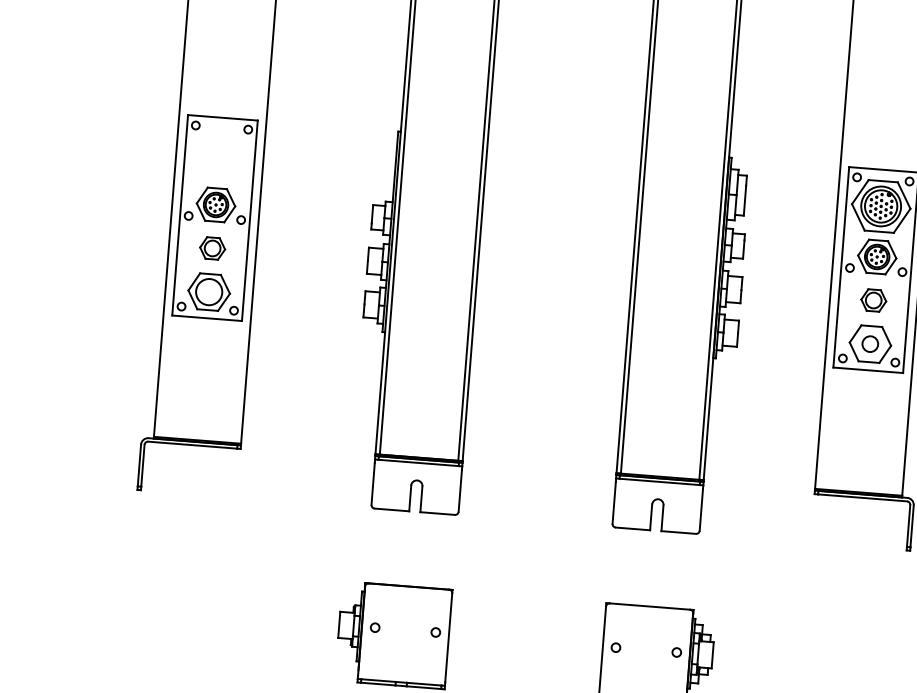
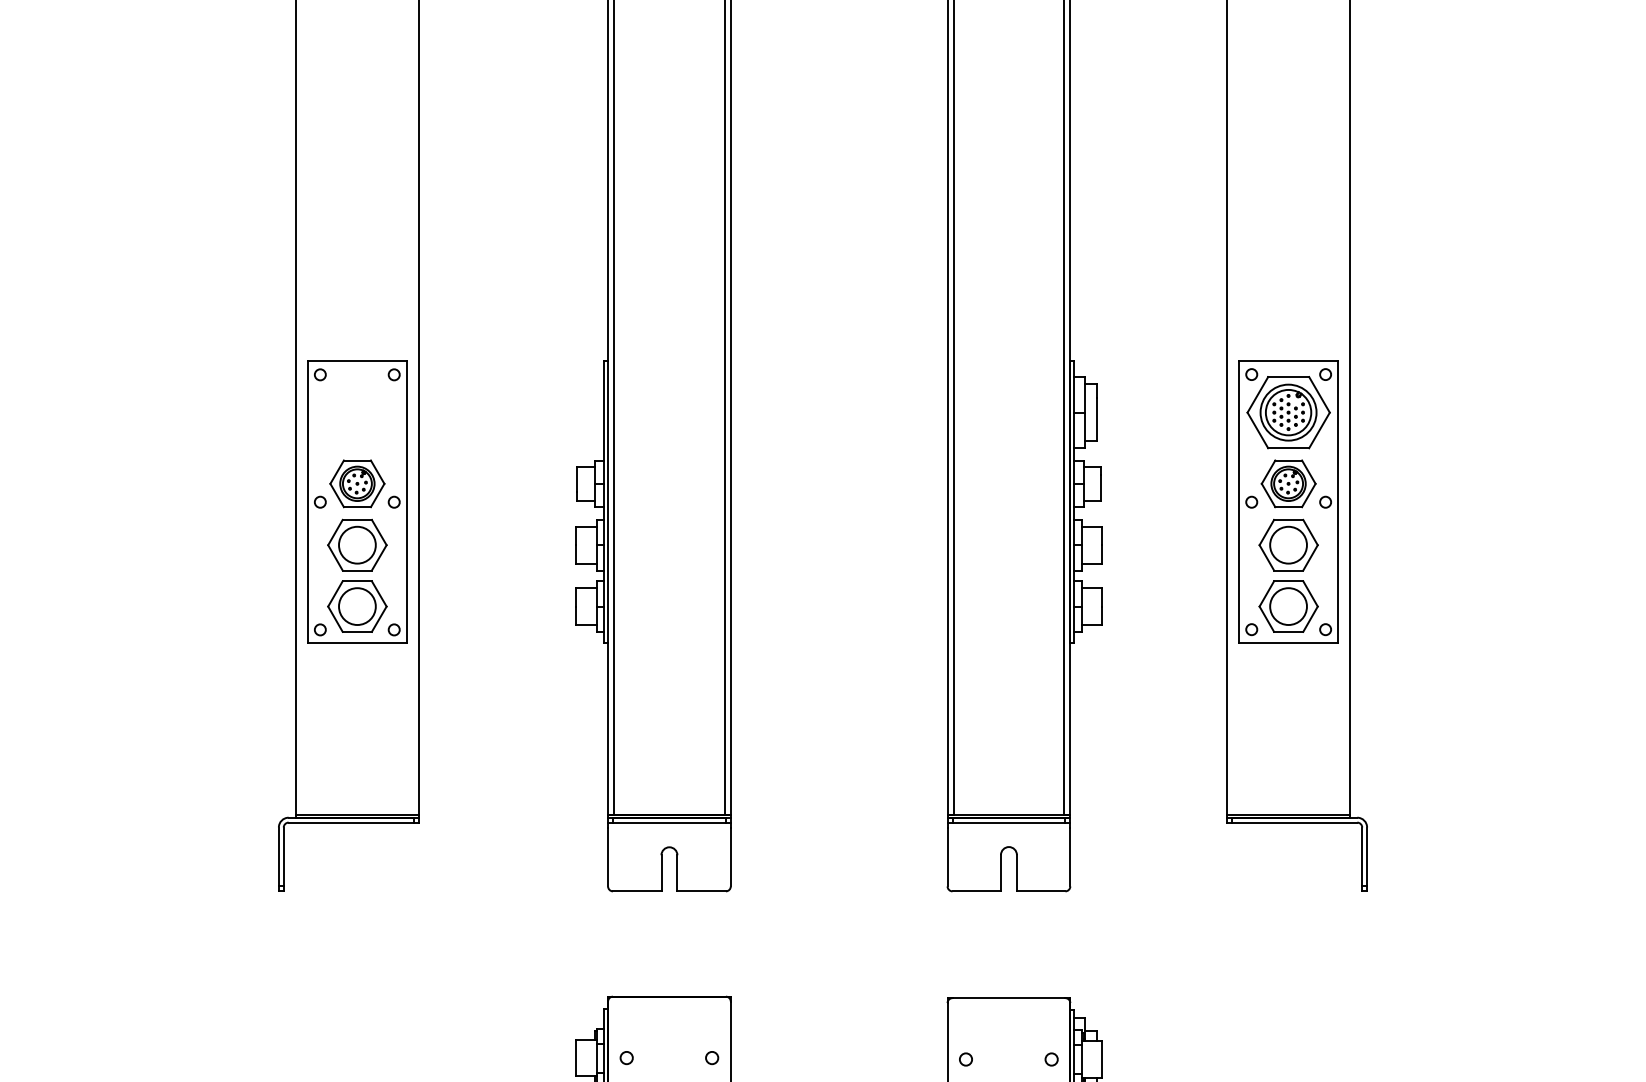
part: (212, 248) -> (357, 544), size x1.67
part: (873, 300) -> (1288, 544), size x1.67
circle: (870, 344) -> (1288, 606), size x1.67

